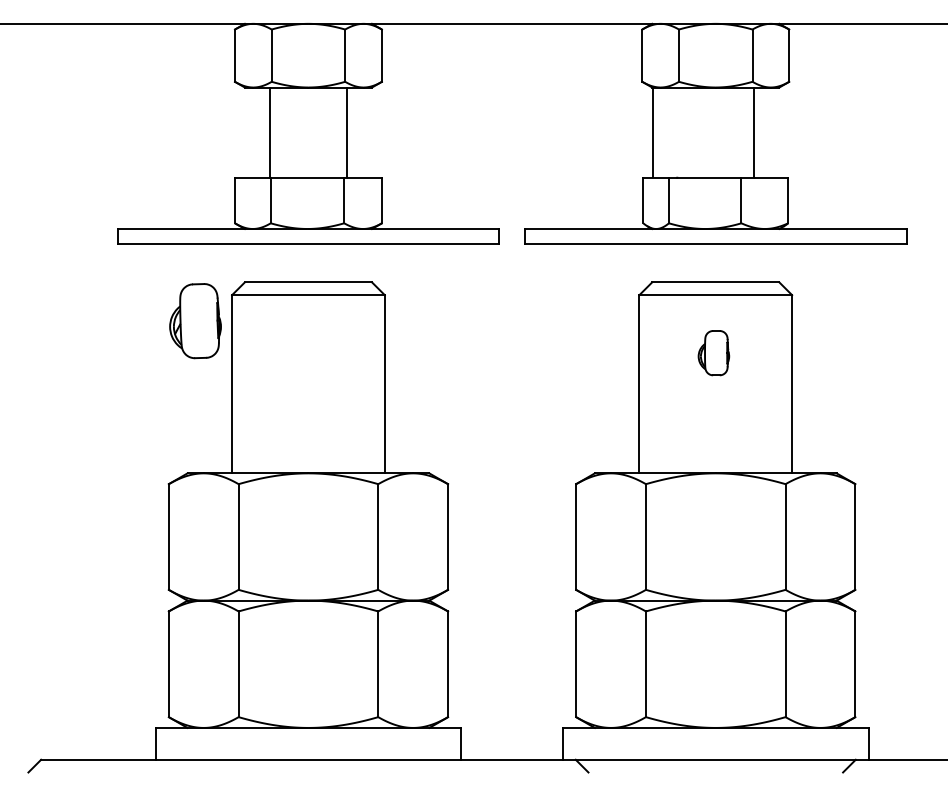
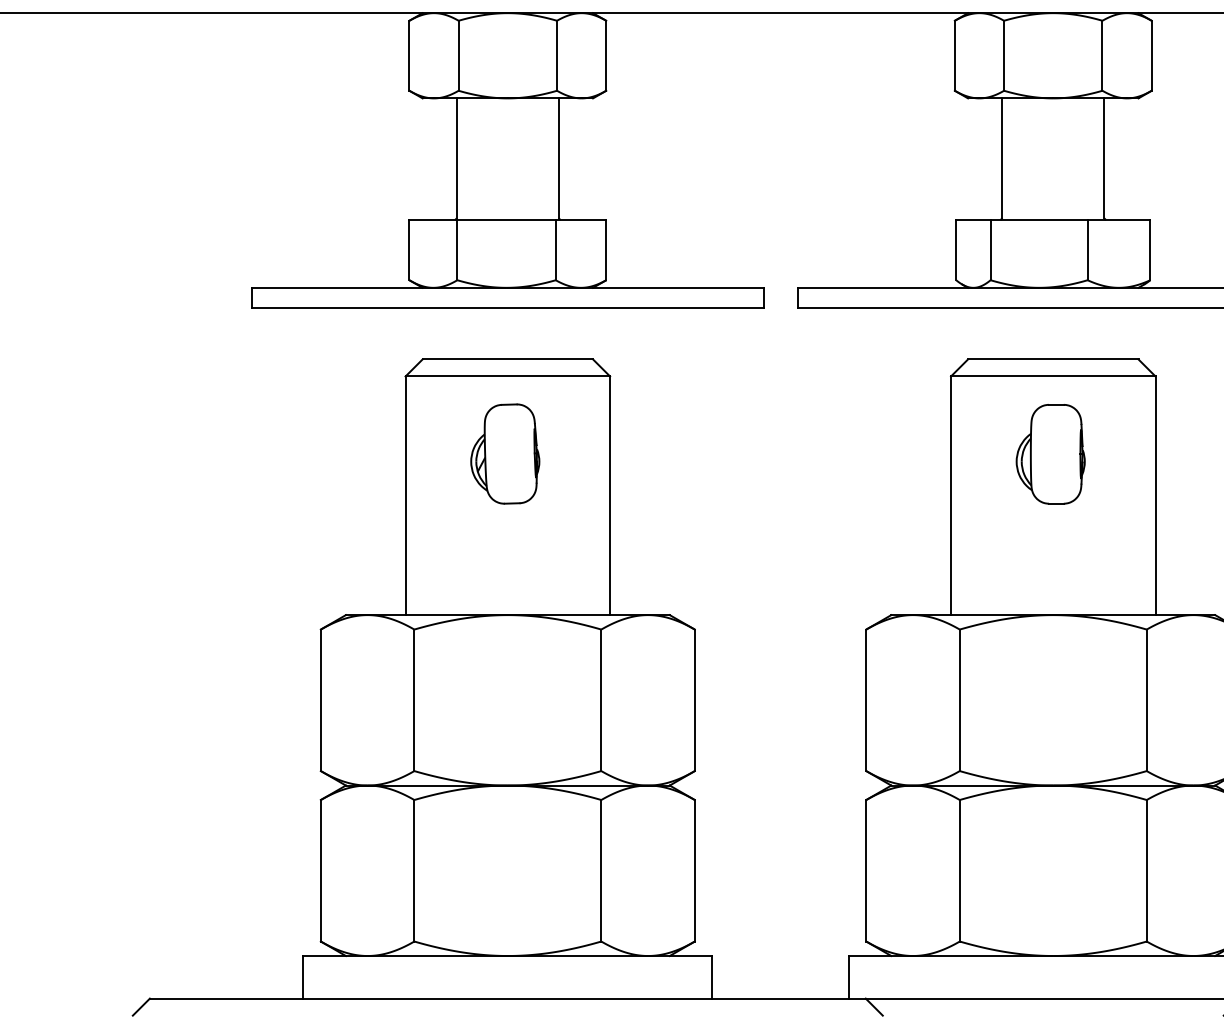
line: (652, 131) -> (1002, 157), moved
part: (195, 321) -> (505, 454), moved
part: (713, 352) -> (1050, 453), size x1.67

